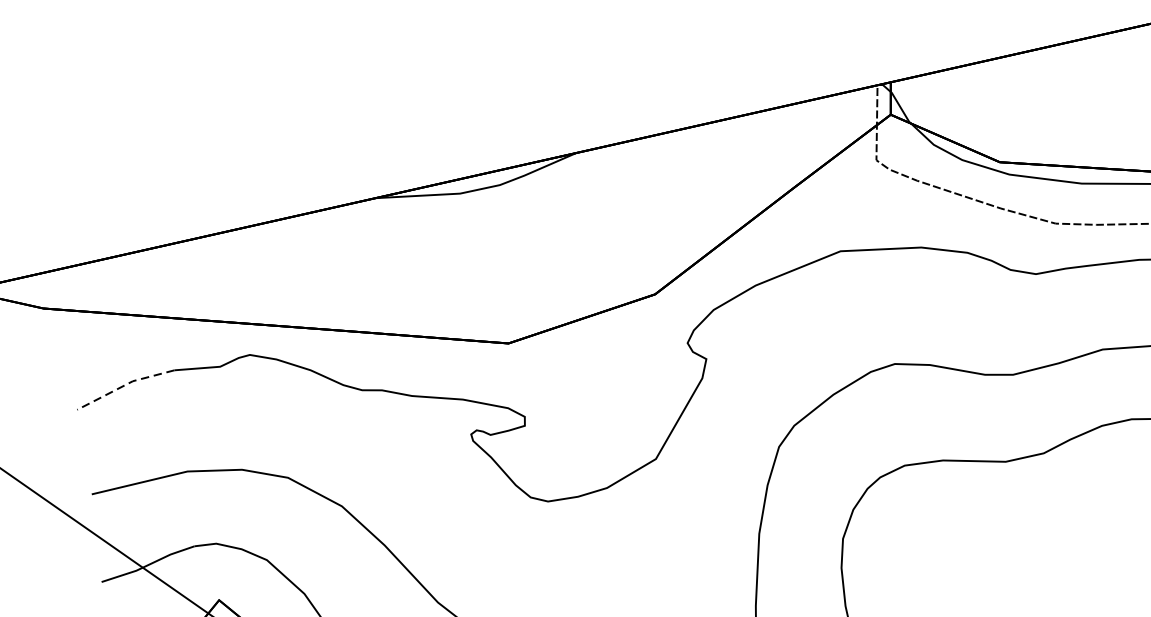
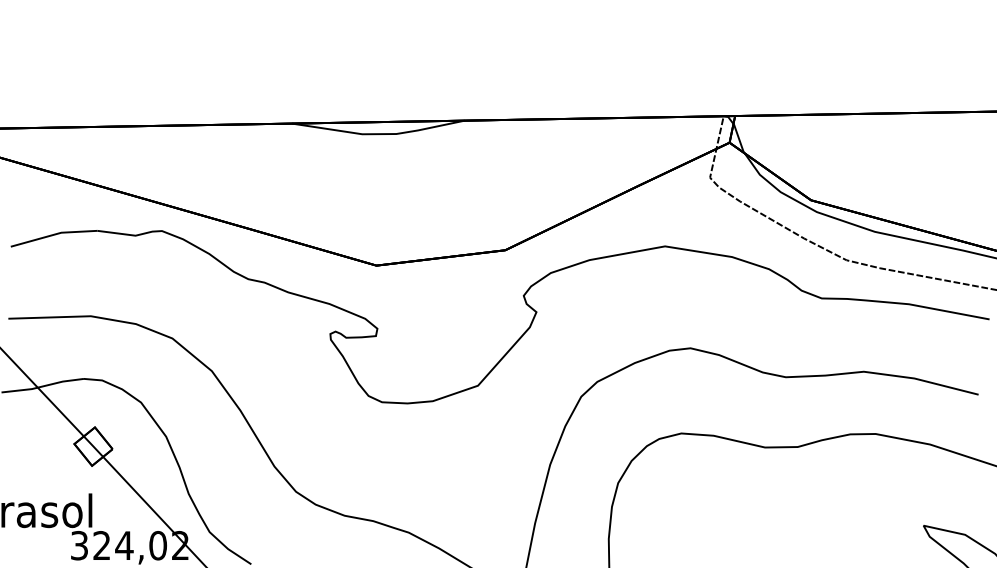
line: (124, 385) -> (53, 234), dashed -> solid

